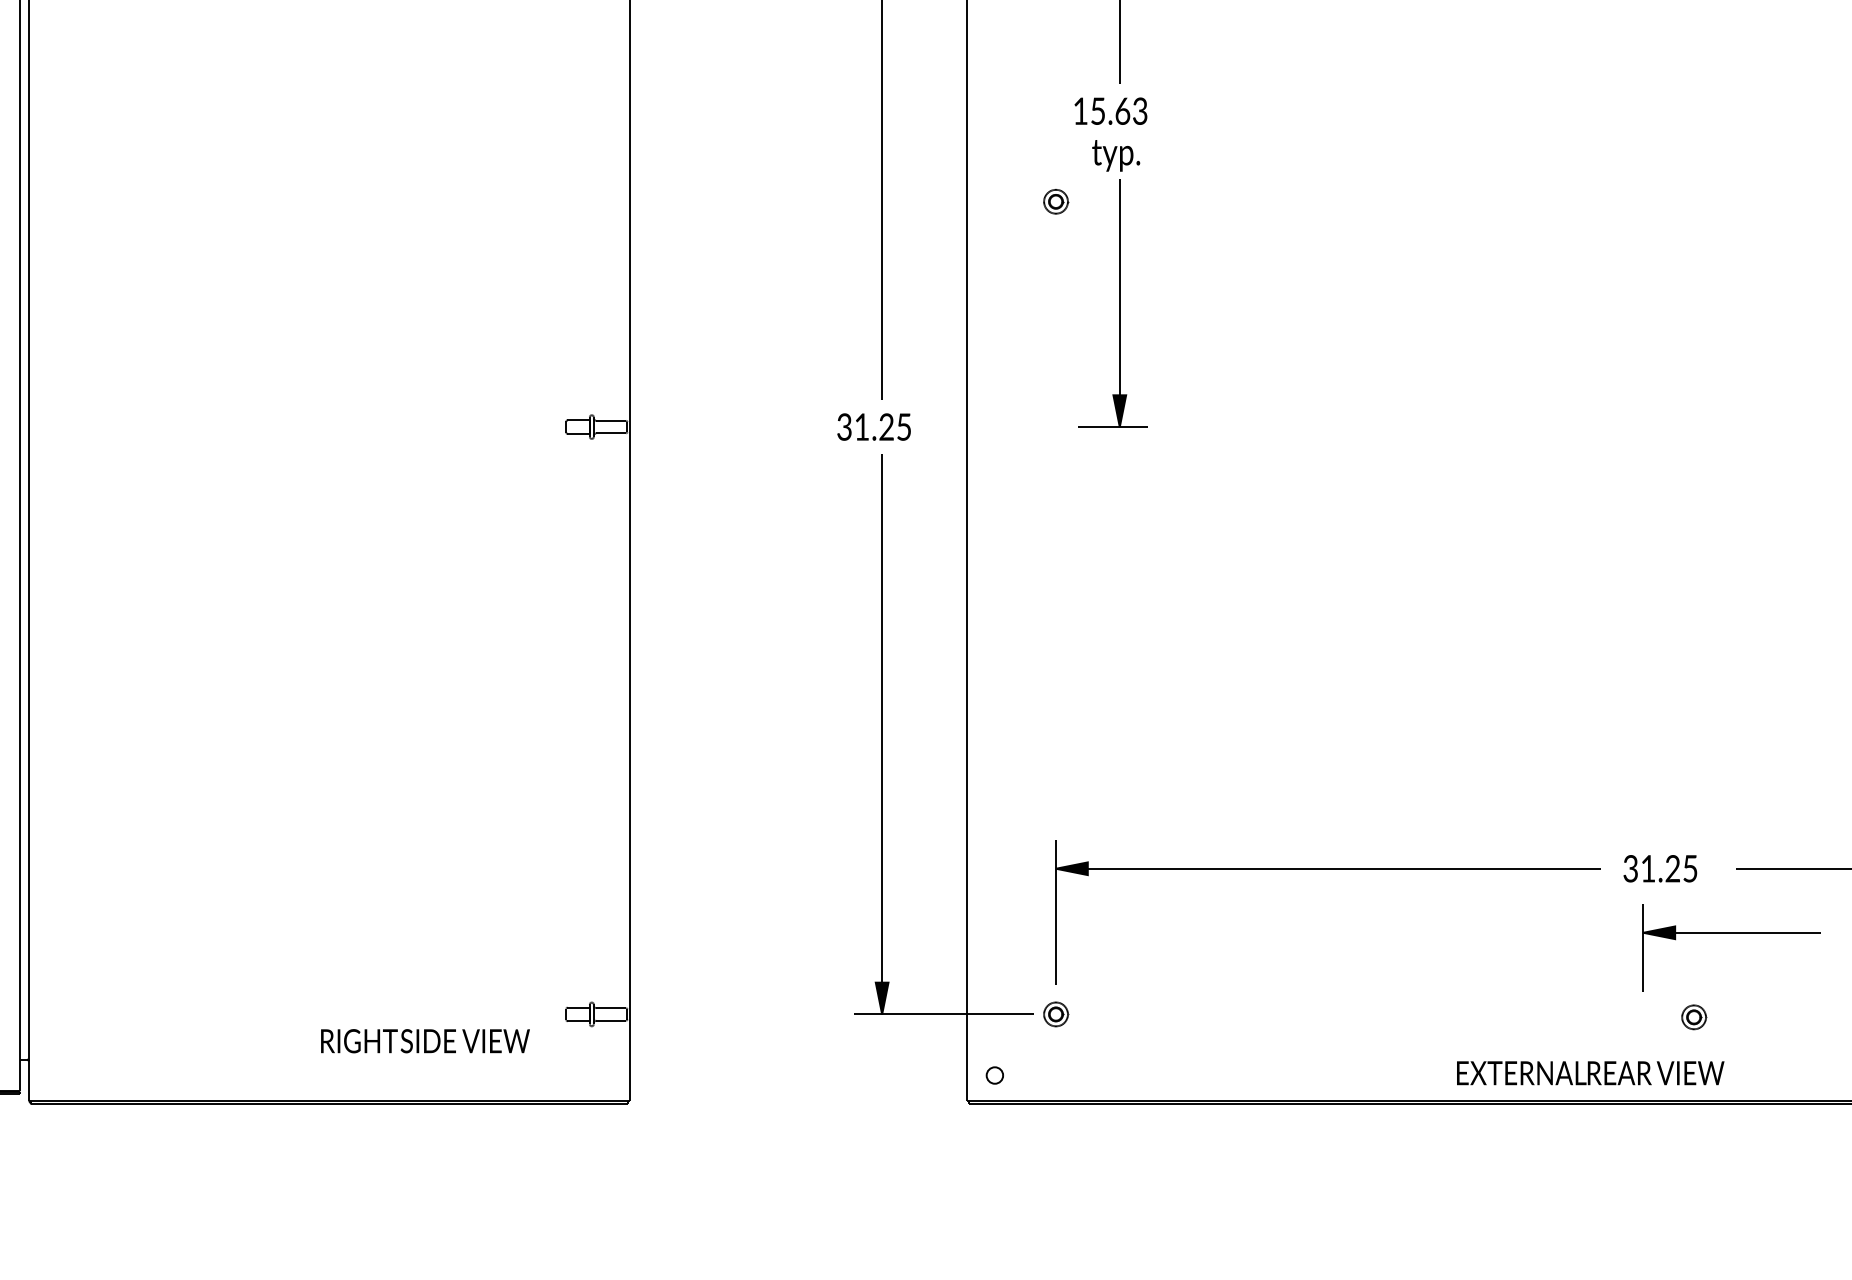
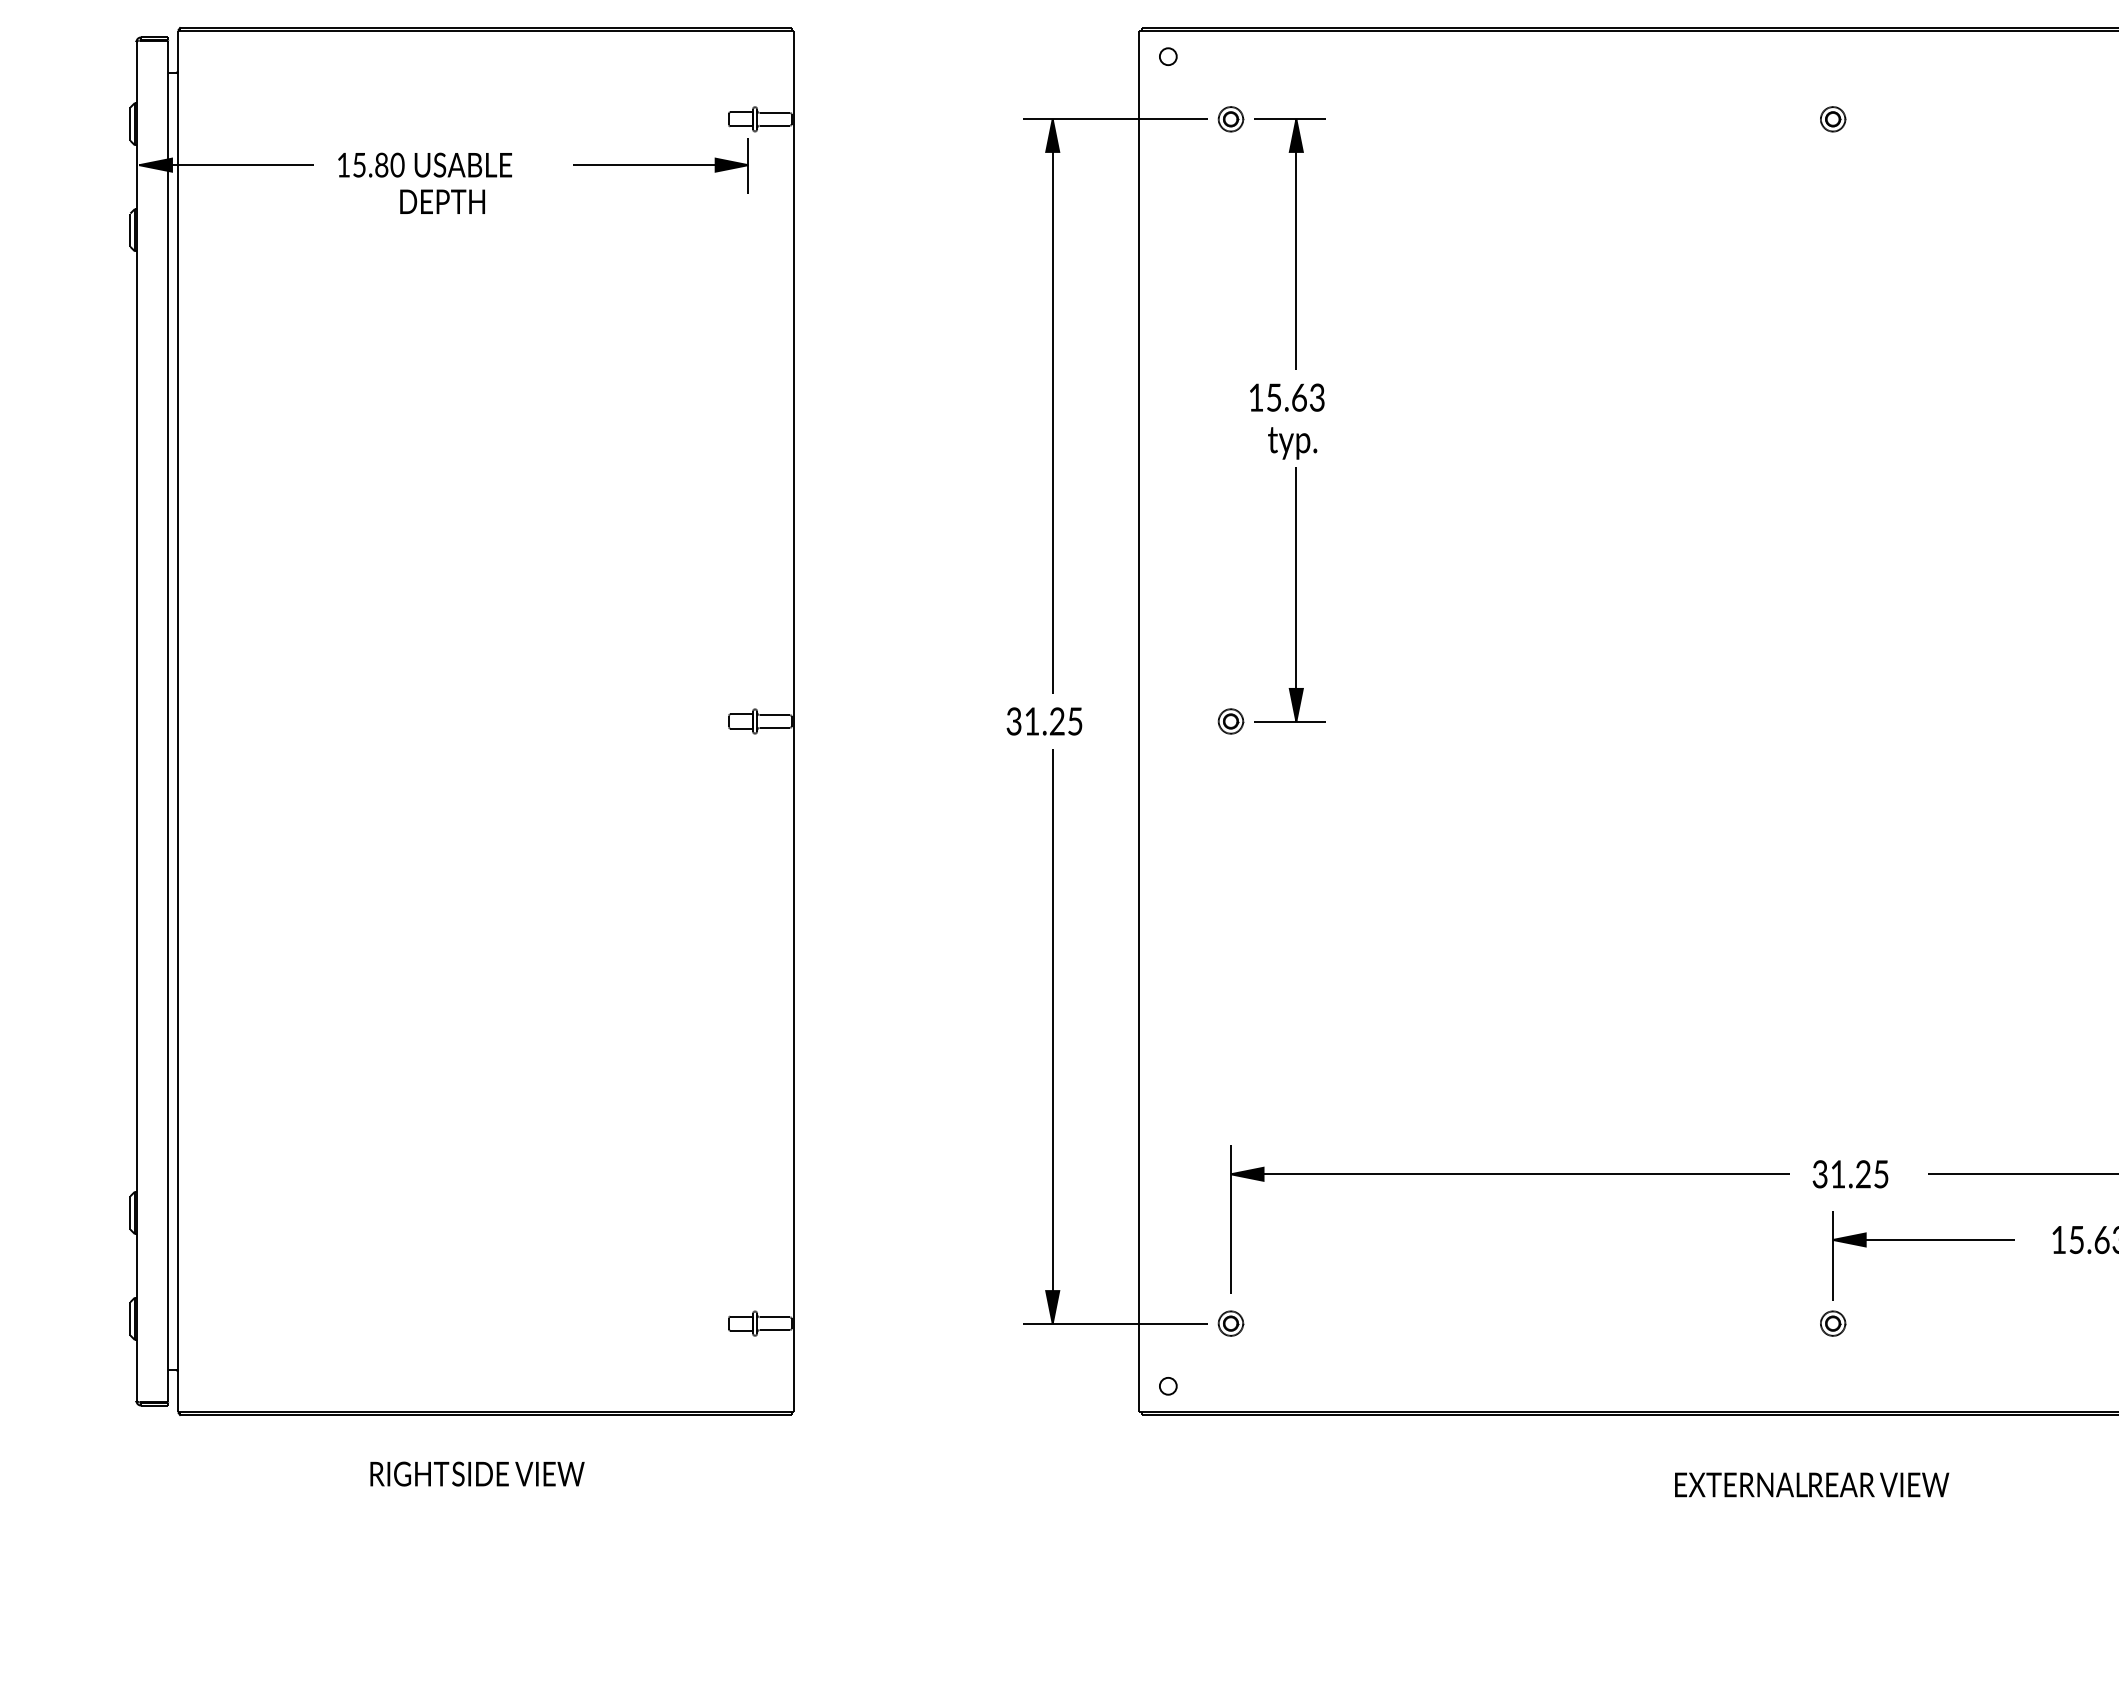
part: (1055, 201) -> (1230, 721), moved
part: (1694, 1017) -> (1833, 1323), moved
text: (425, 1040) -> (477, 1473), moved
text: (1591, 1072) -> (1812, 1484), moved

